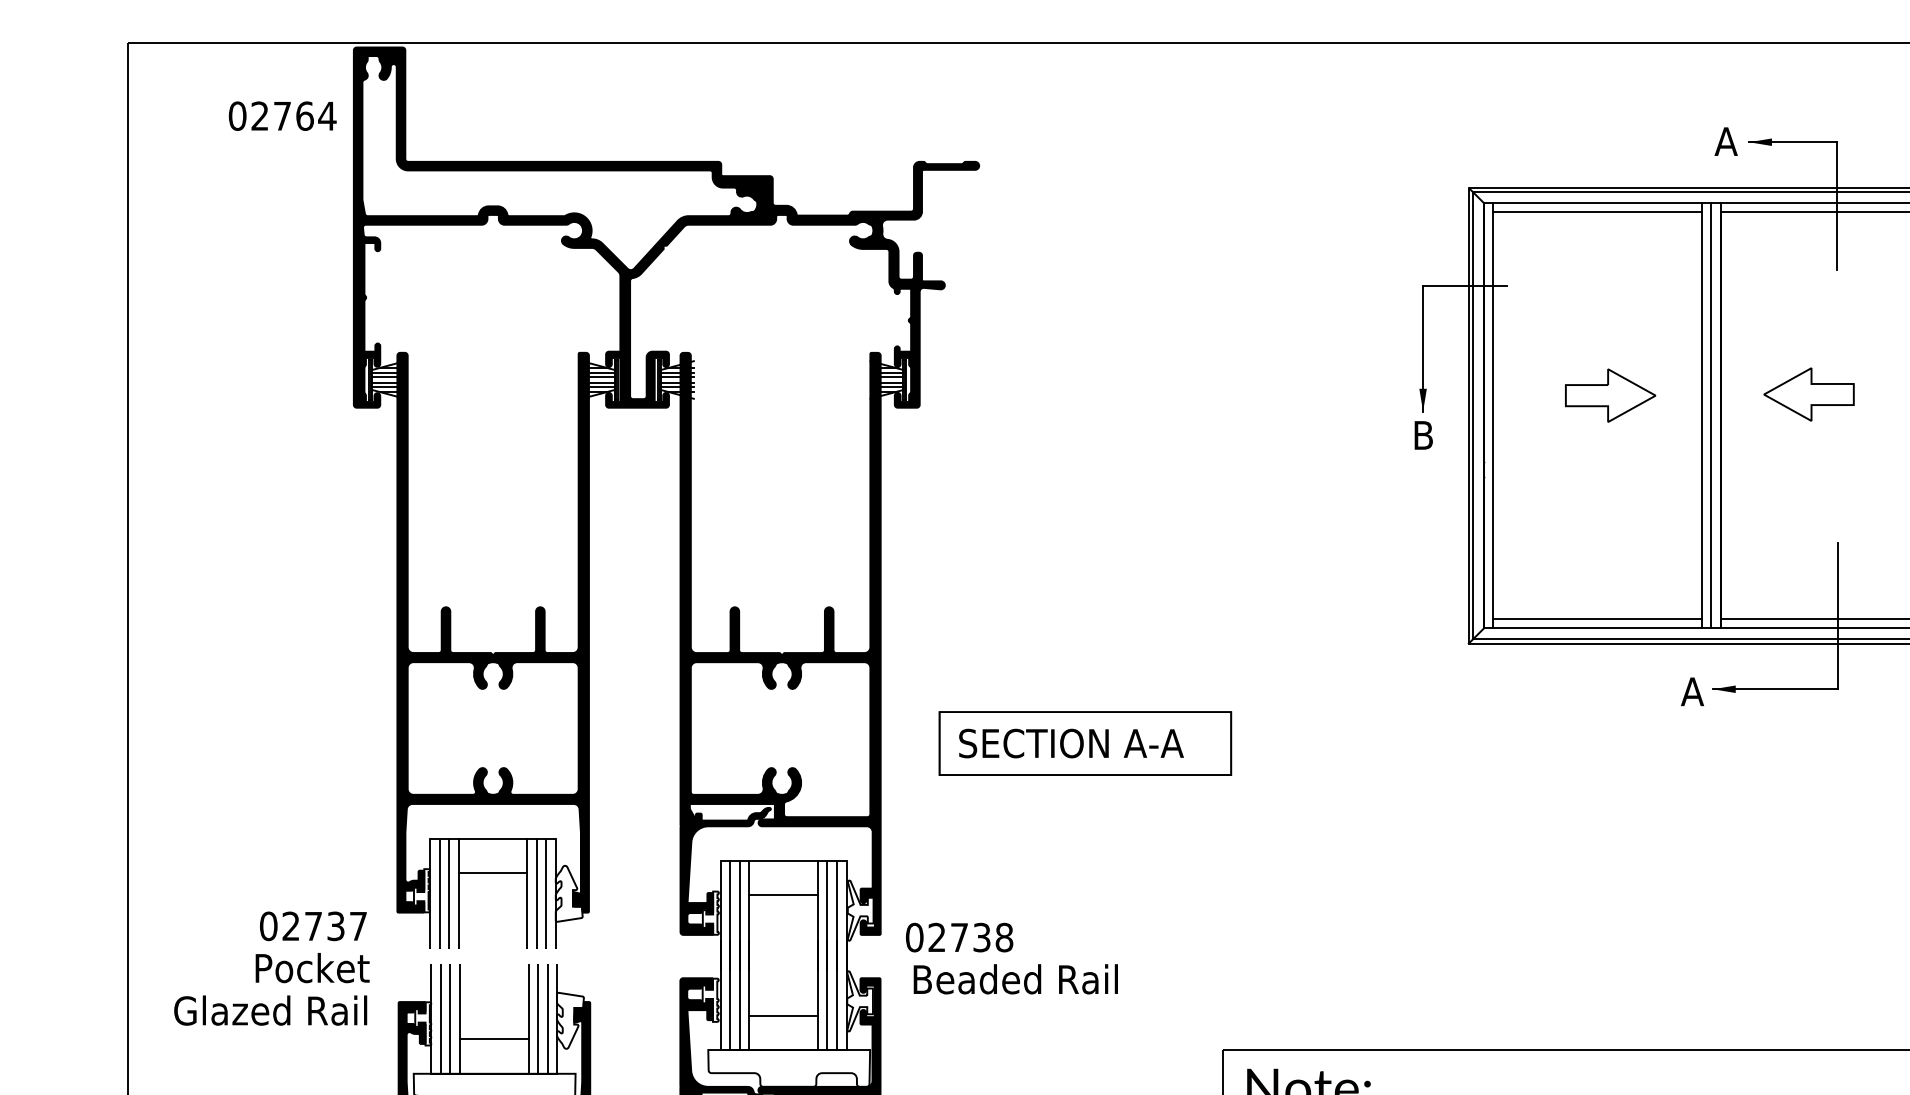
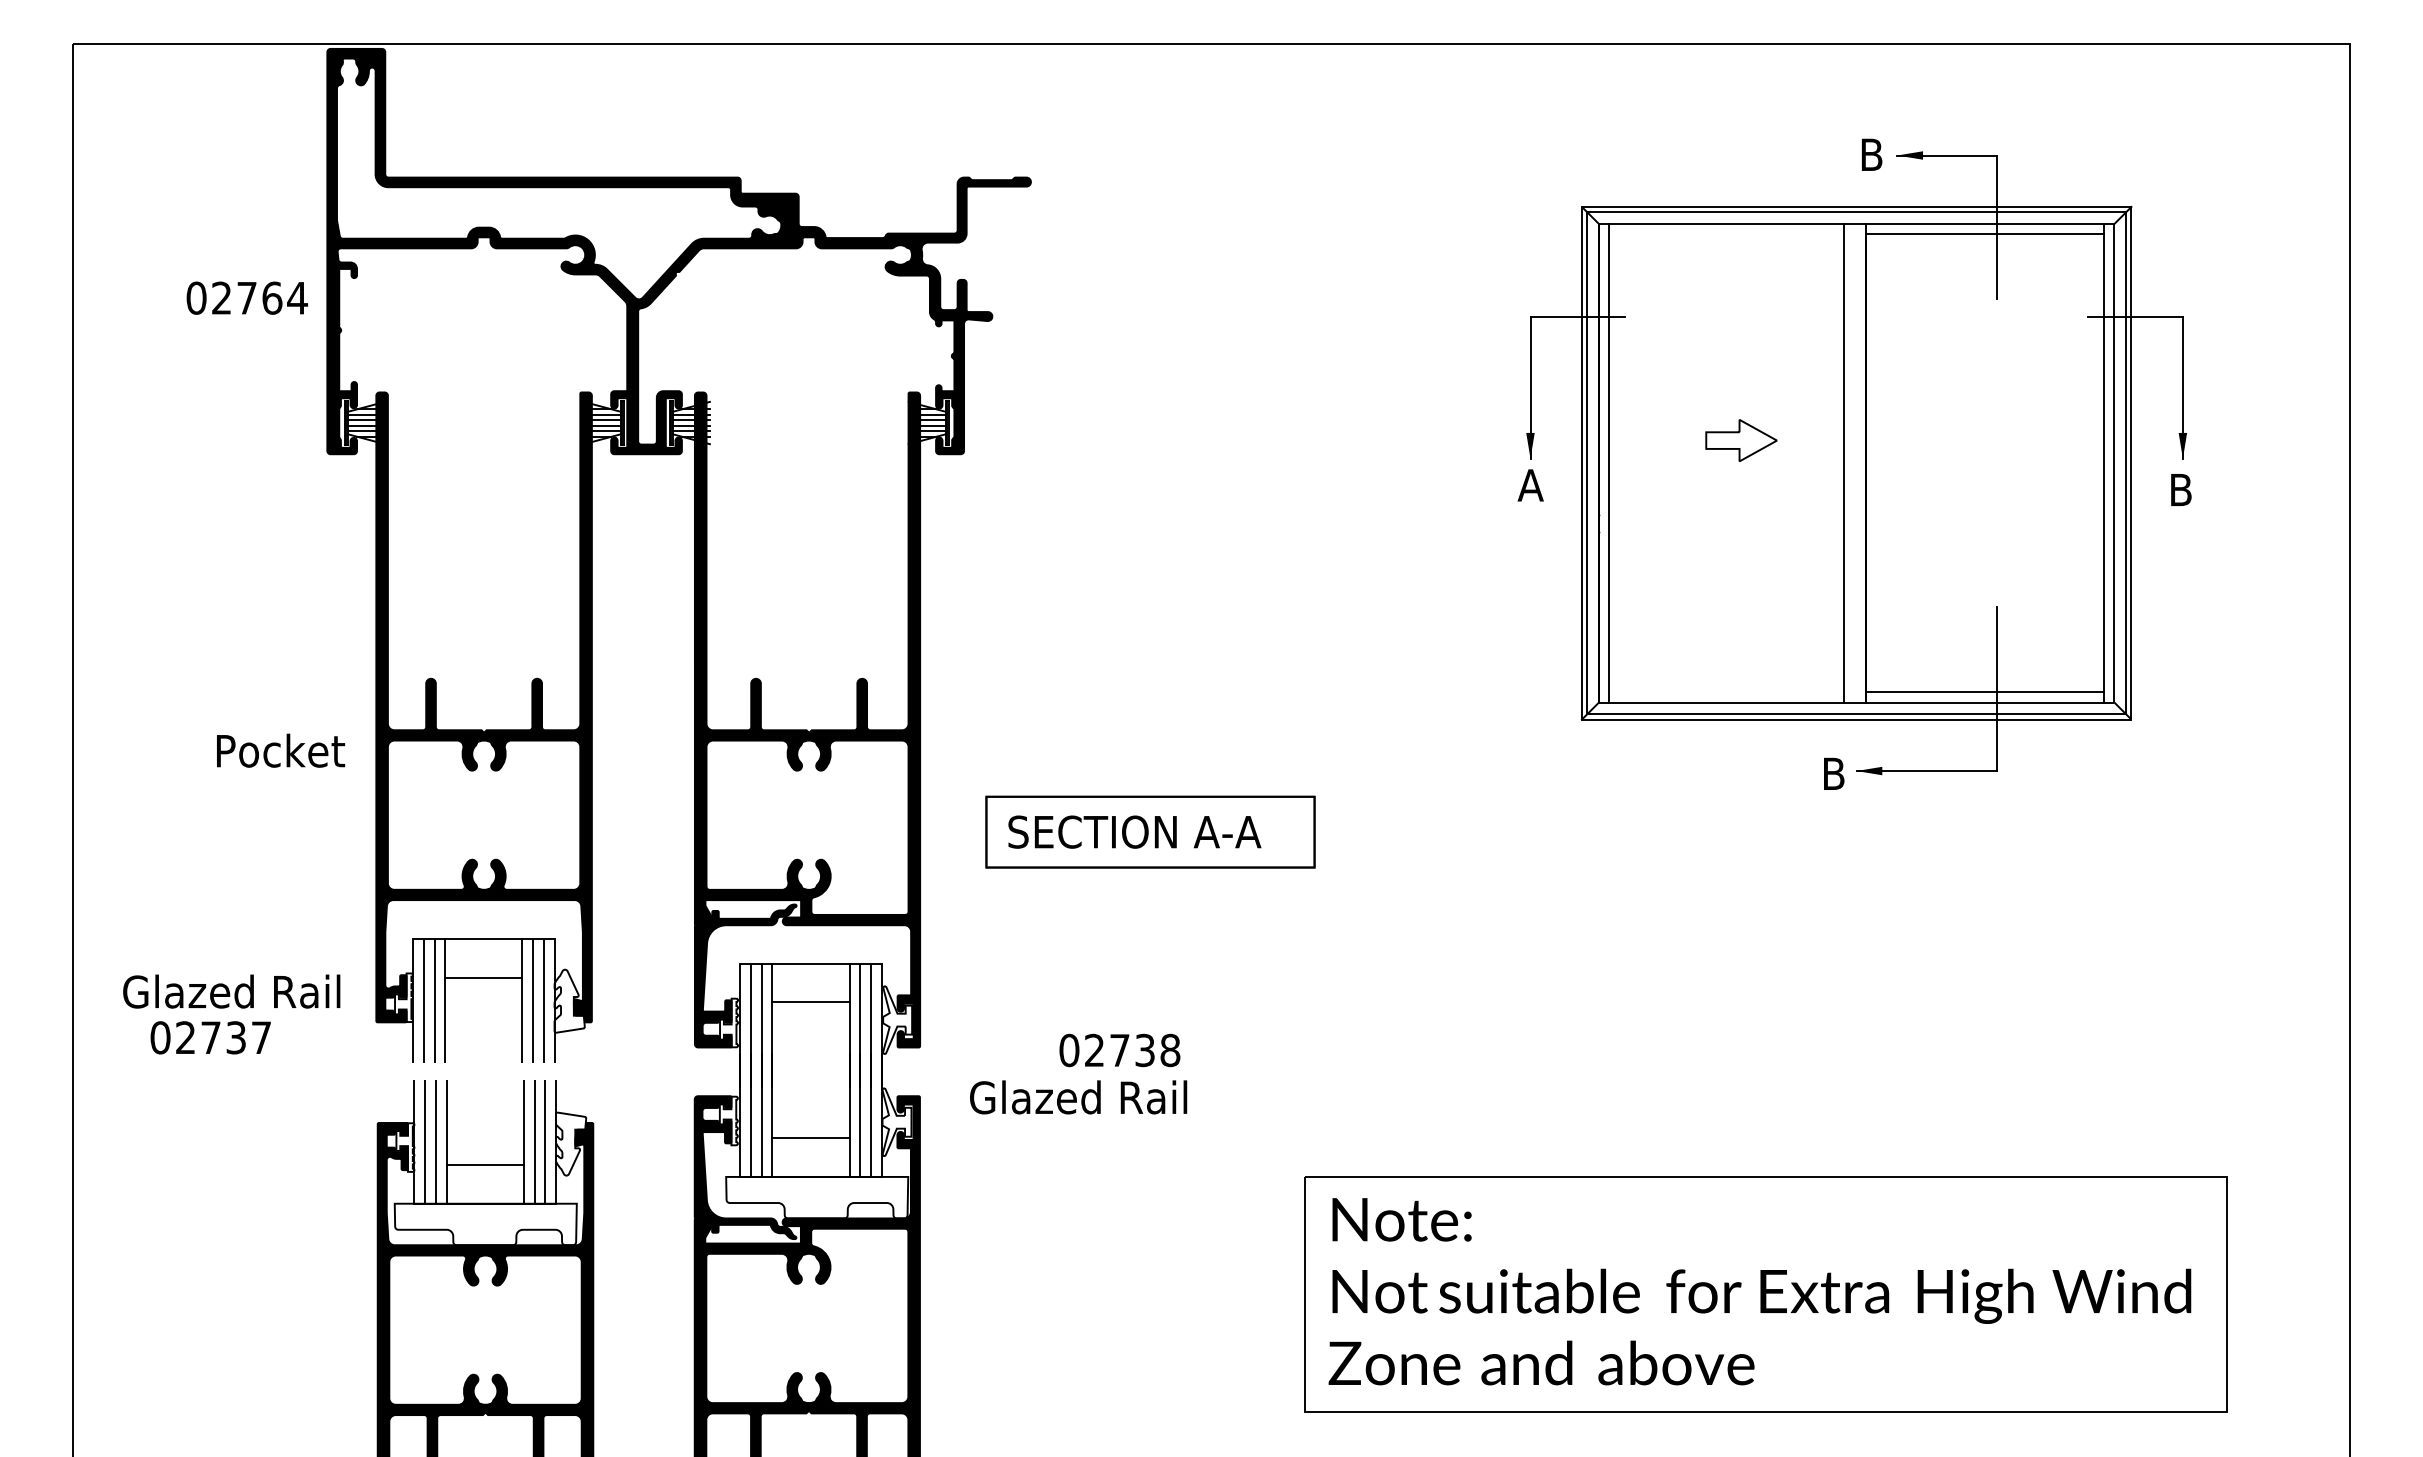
text: (282, 115) -> (246, 297), moved
text: (1726, 141) -> (1871, 154), A -> B
line: (1597, 212) -> (1726, 234), removed
part: (1808, 394) -> (1964, 439), removed
part: (1610, 395) -> (1741, 440), size x0.7
line: (1711, 415) -> (1854, 462), removed
text: (1423, 435) -> (1530, 485), B -> A
line: (1597, 619) -> (1726, 692), removed
text: (1692, 691) -> (1833, 773), A -> B
text: (313, 926) -> (210, 1037), moved
text: (959, 937) -> (1119, 1050), moved
text: (313, 967) -> (281, 750), moved
text: (955, 979) -> (1004, 1097), Beaded Rail -> Glazed Rail
text: (270, 1010) -> (231, 991), moved

